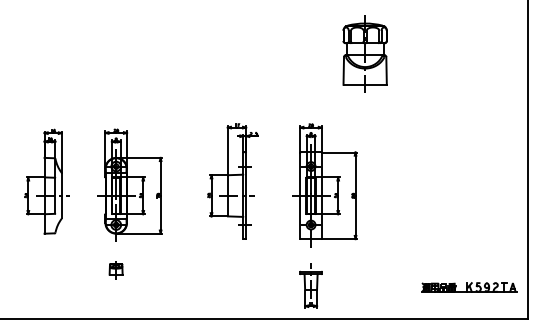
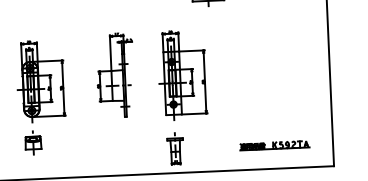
part: (115, 269) -> (32, 143), size x1.67
part: (469, 287) -> (274, 145), moved

